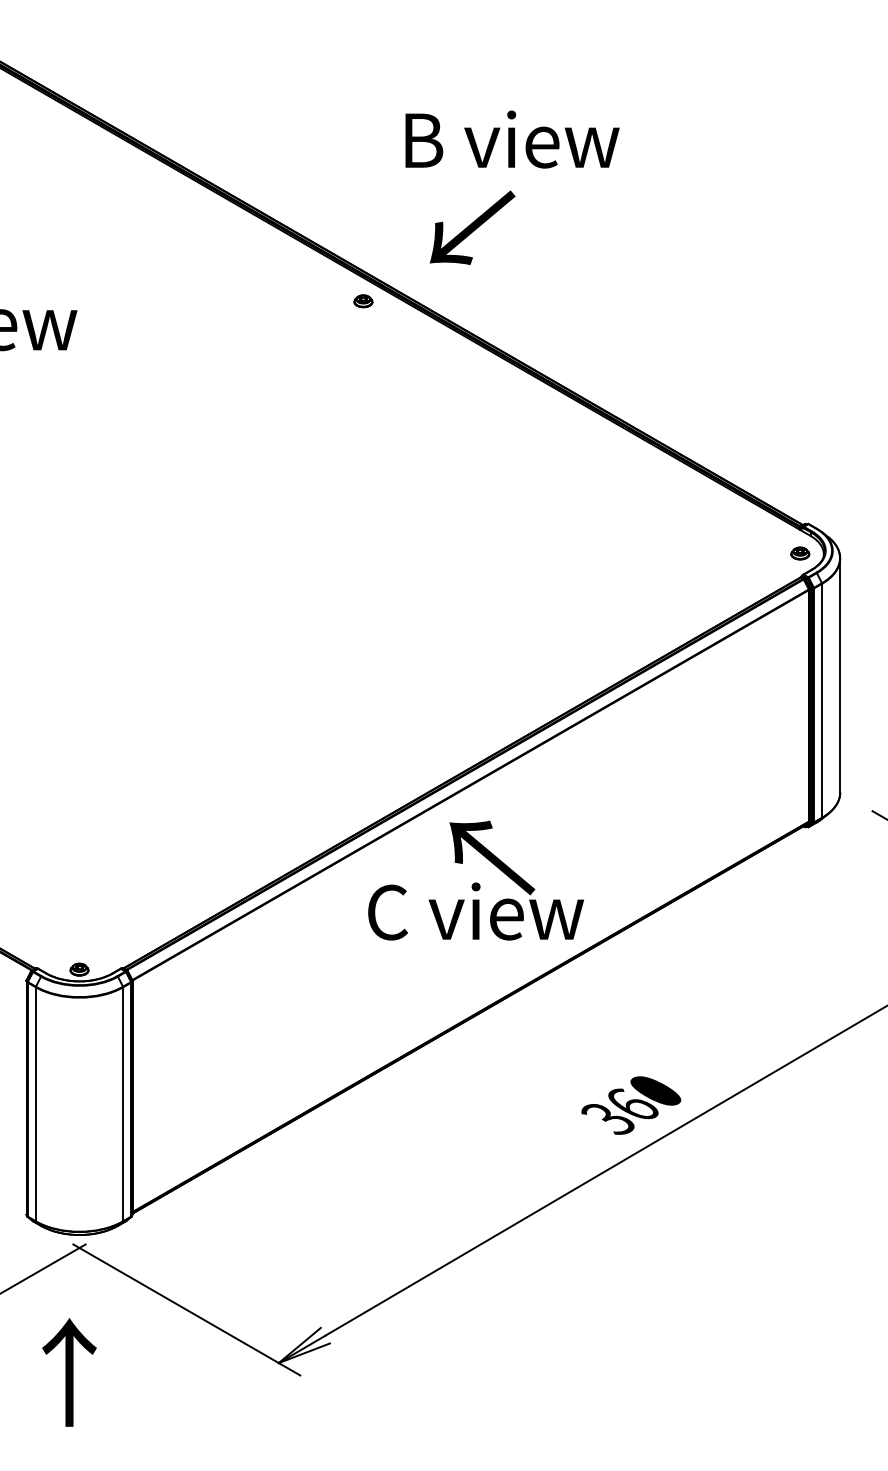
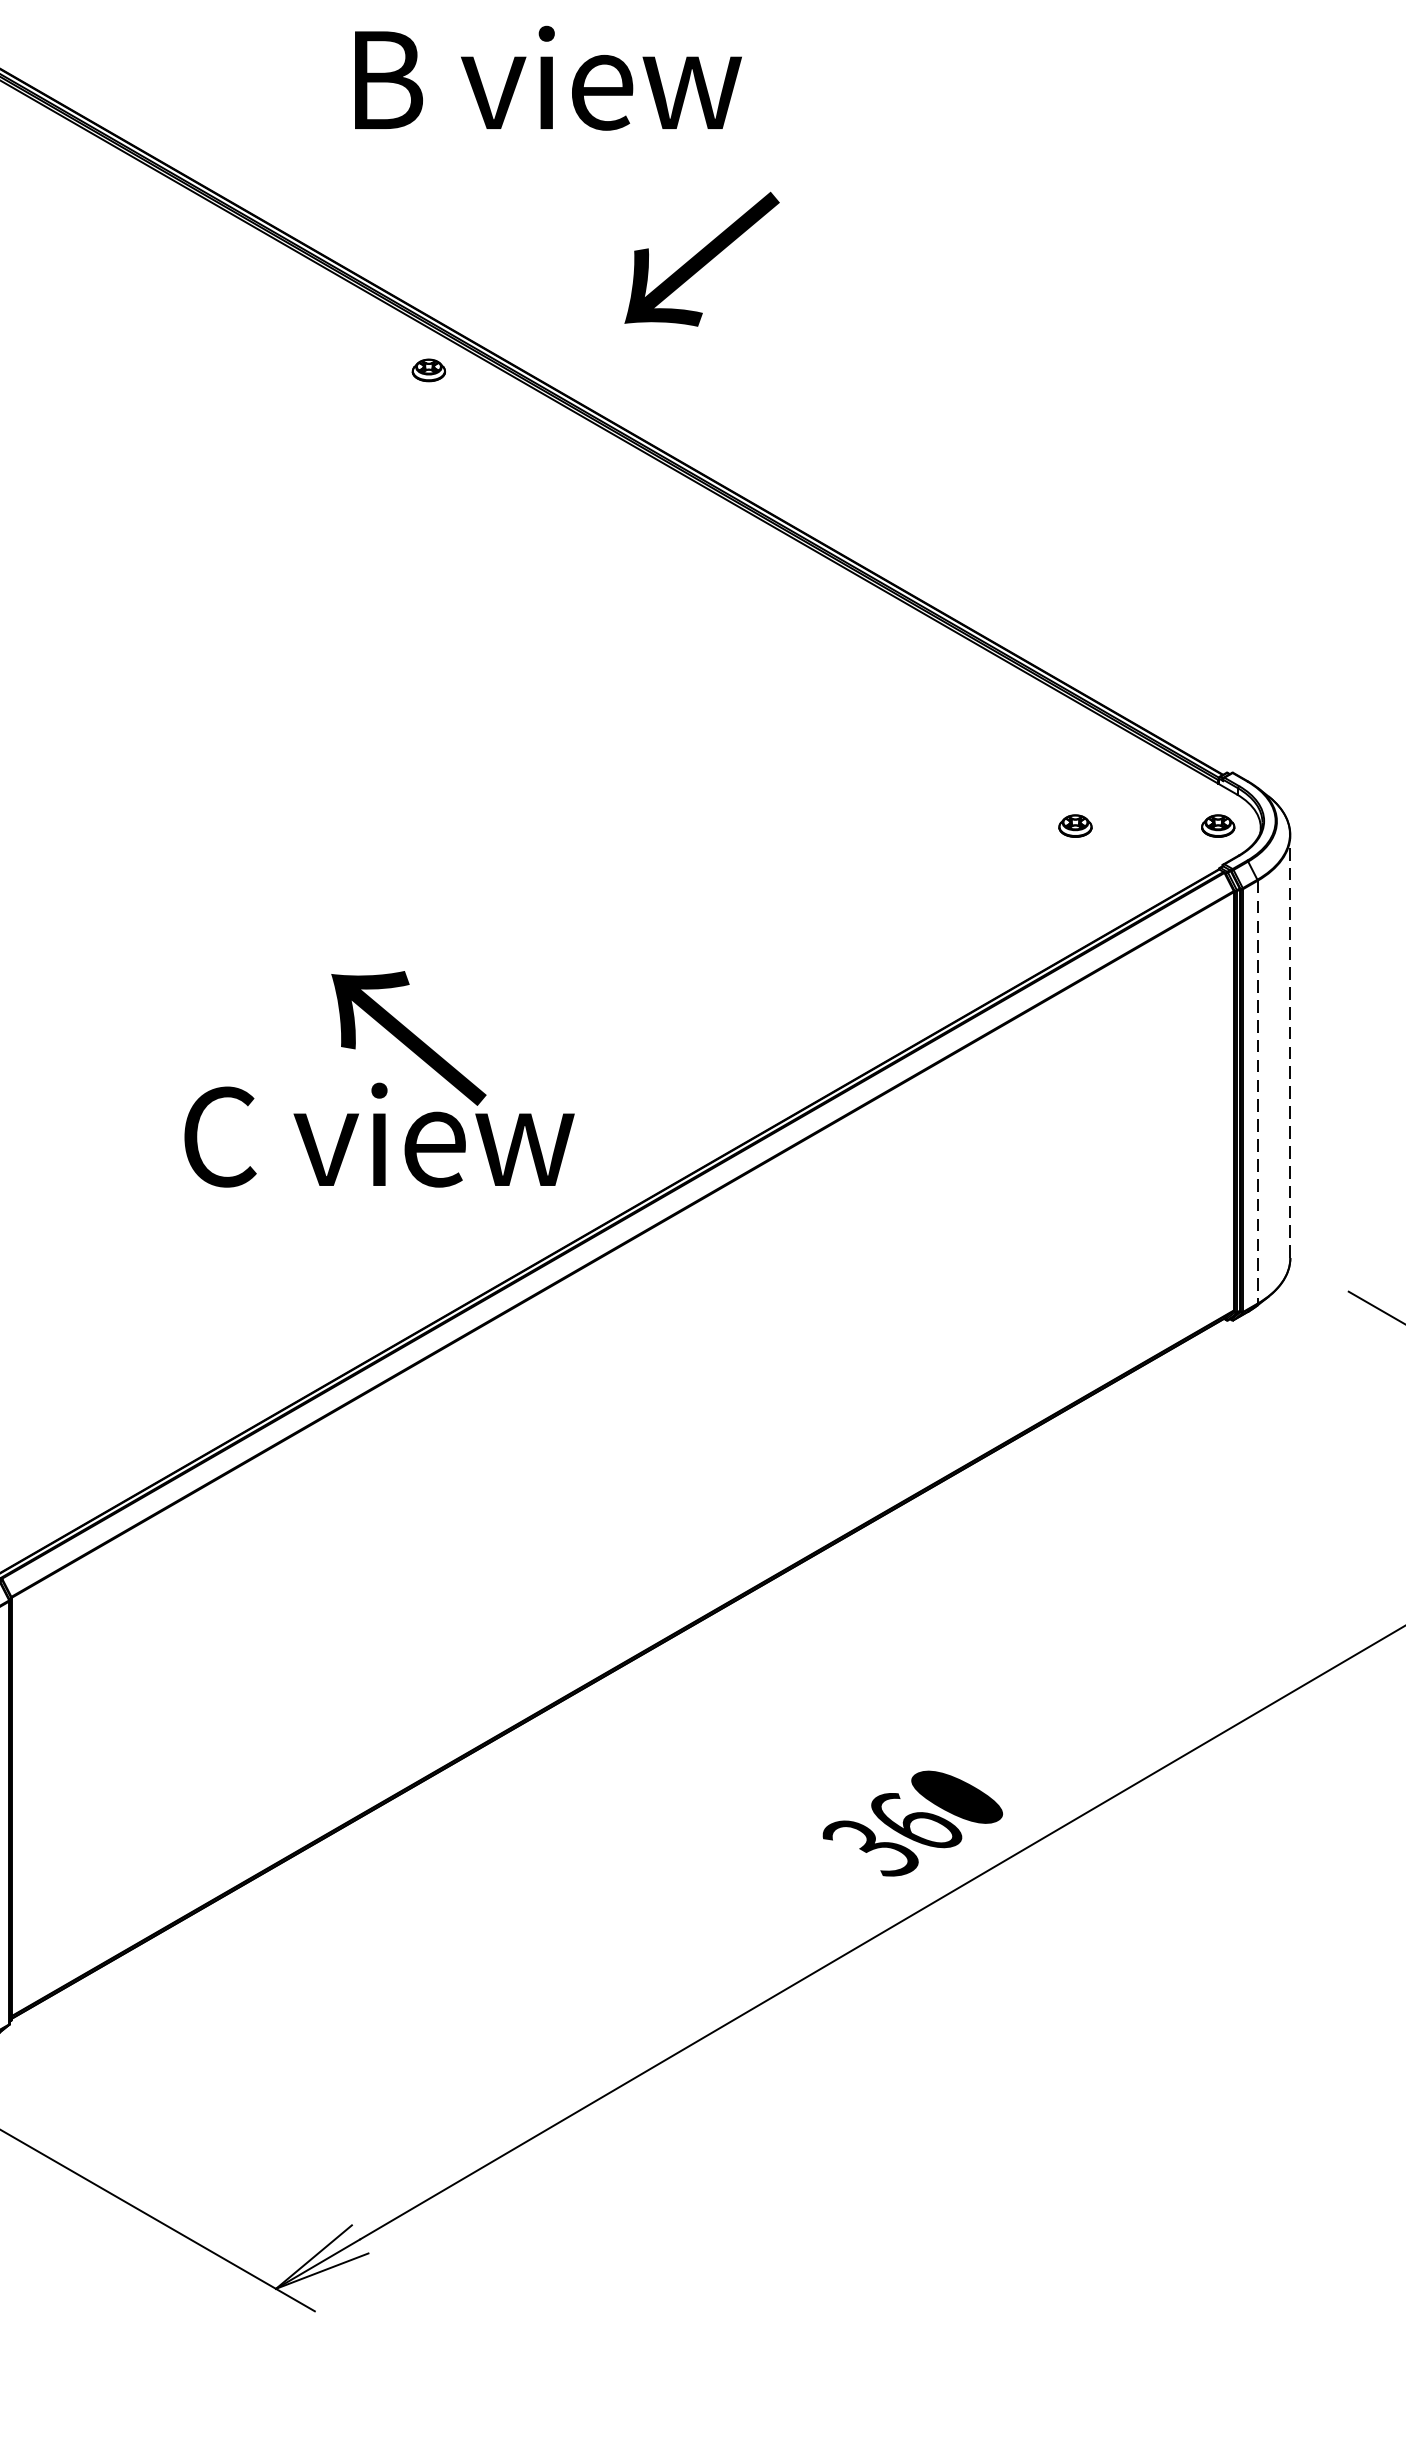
text: (512, 139) -> (548, 78), moved
text: (472, 227) -> (701, 258), moved
part: (721, 553) -> (1075, 826), added
line: (840, 675) -> (1290, 1046), solid -> dashed
line: (822, 701) -> (1258, 1093), solid -> dashed
text: (475, 880) -> (378, 1079), moved

